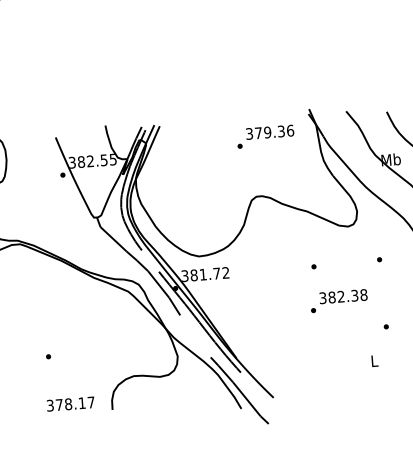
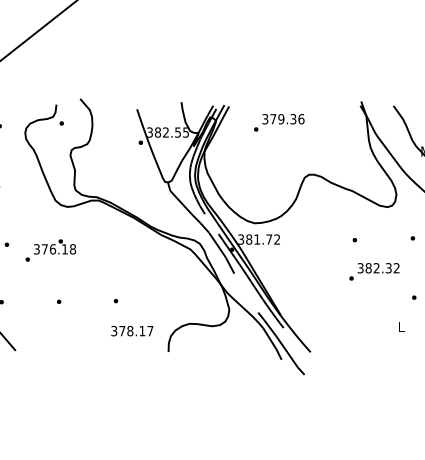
text: (265, 136) -> (279, 122), moved
text: (363, 295) -> (396, 268), 382.38 -> 382.32
text: (70, 403) -> (132, 330), moved

